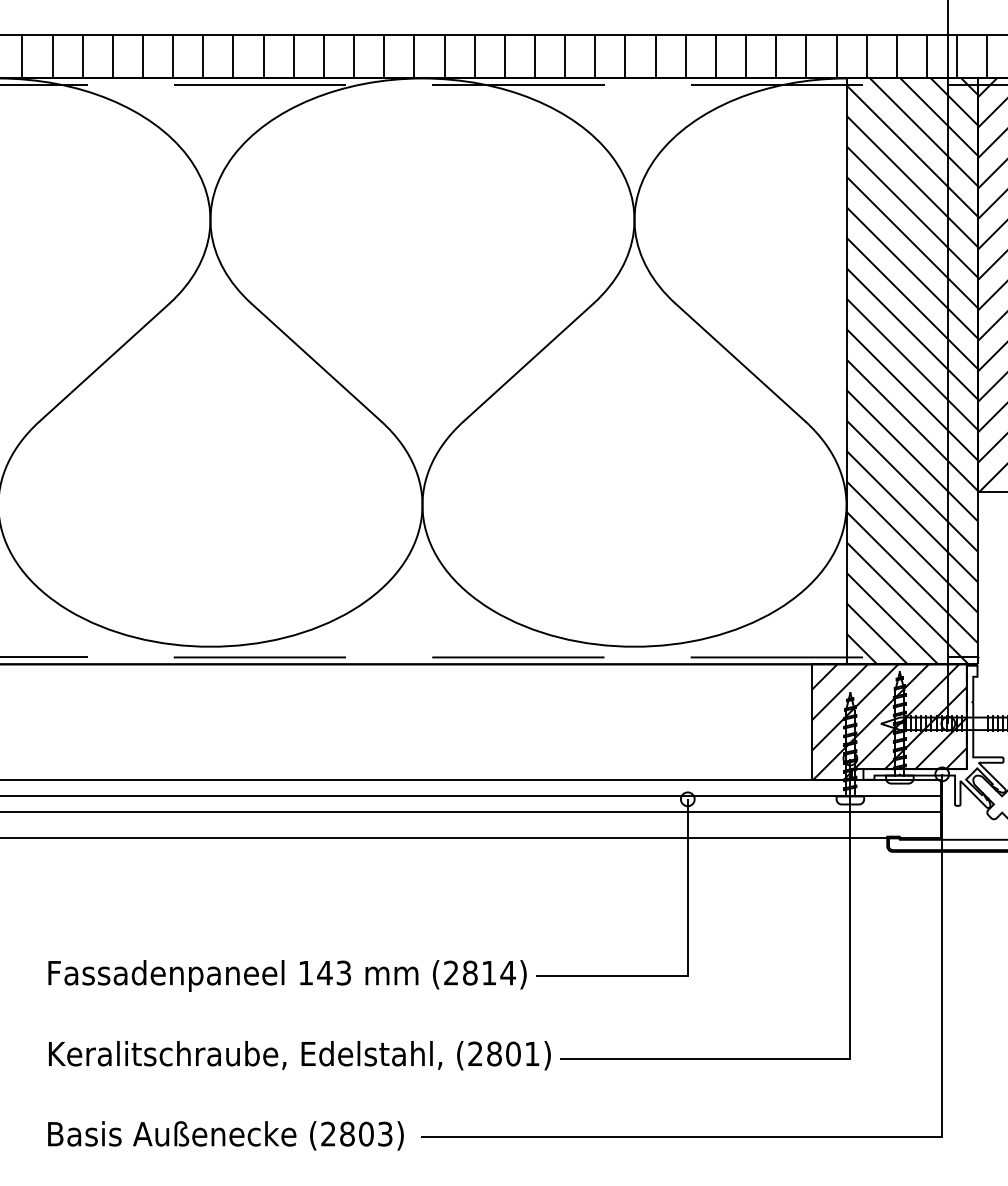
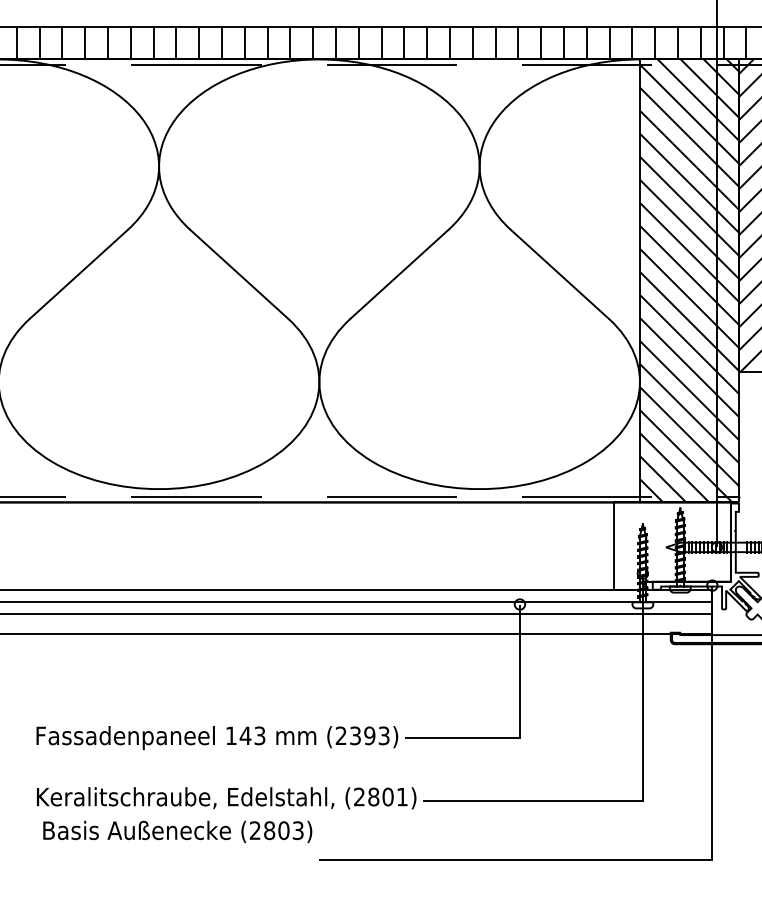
hatch: (888, 721) -> (671, 545), removed
text: (490, 972) -> (370, 735), (2814) -> (2393)
text: (225, 1135) -> (177, 831), moved

